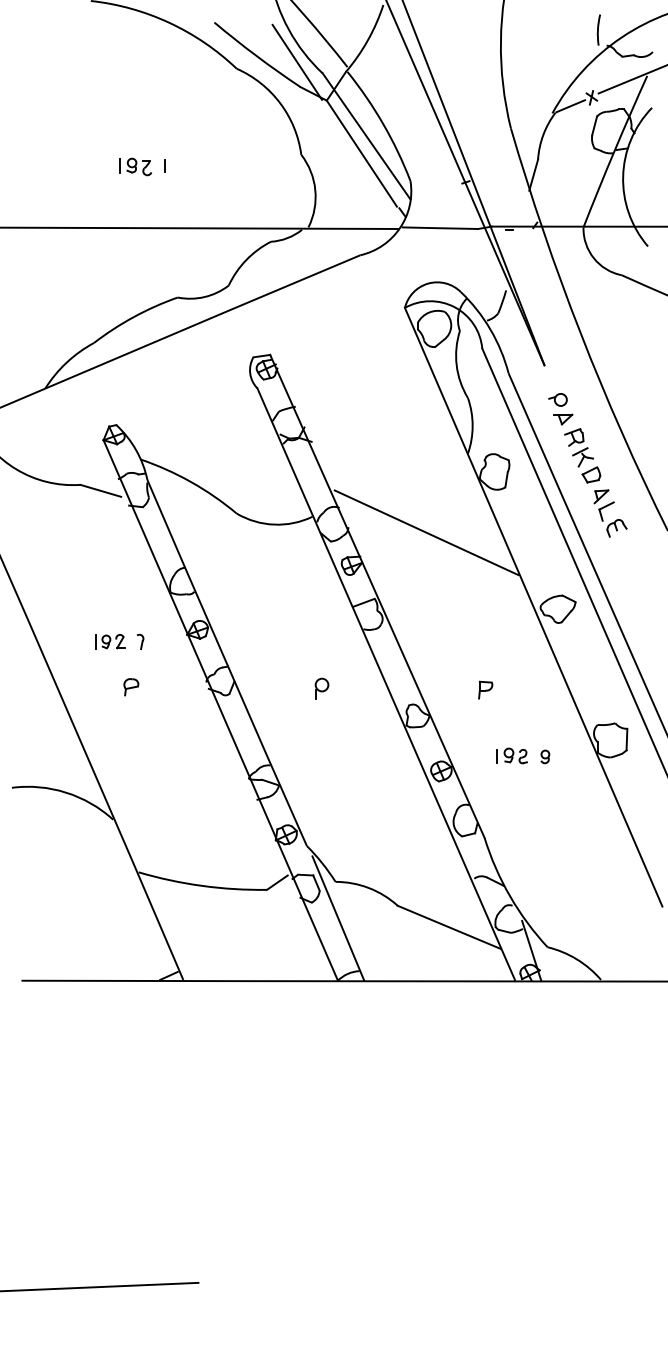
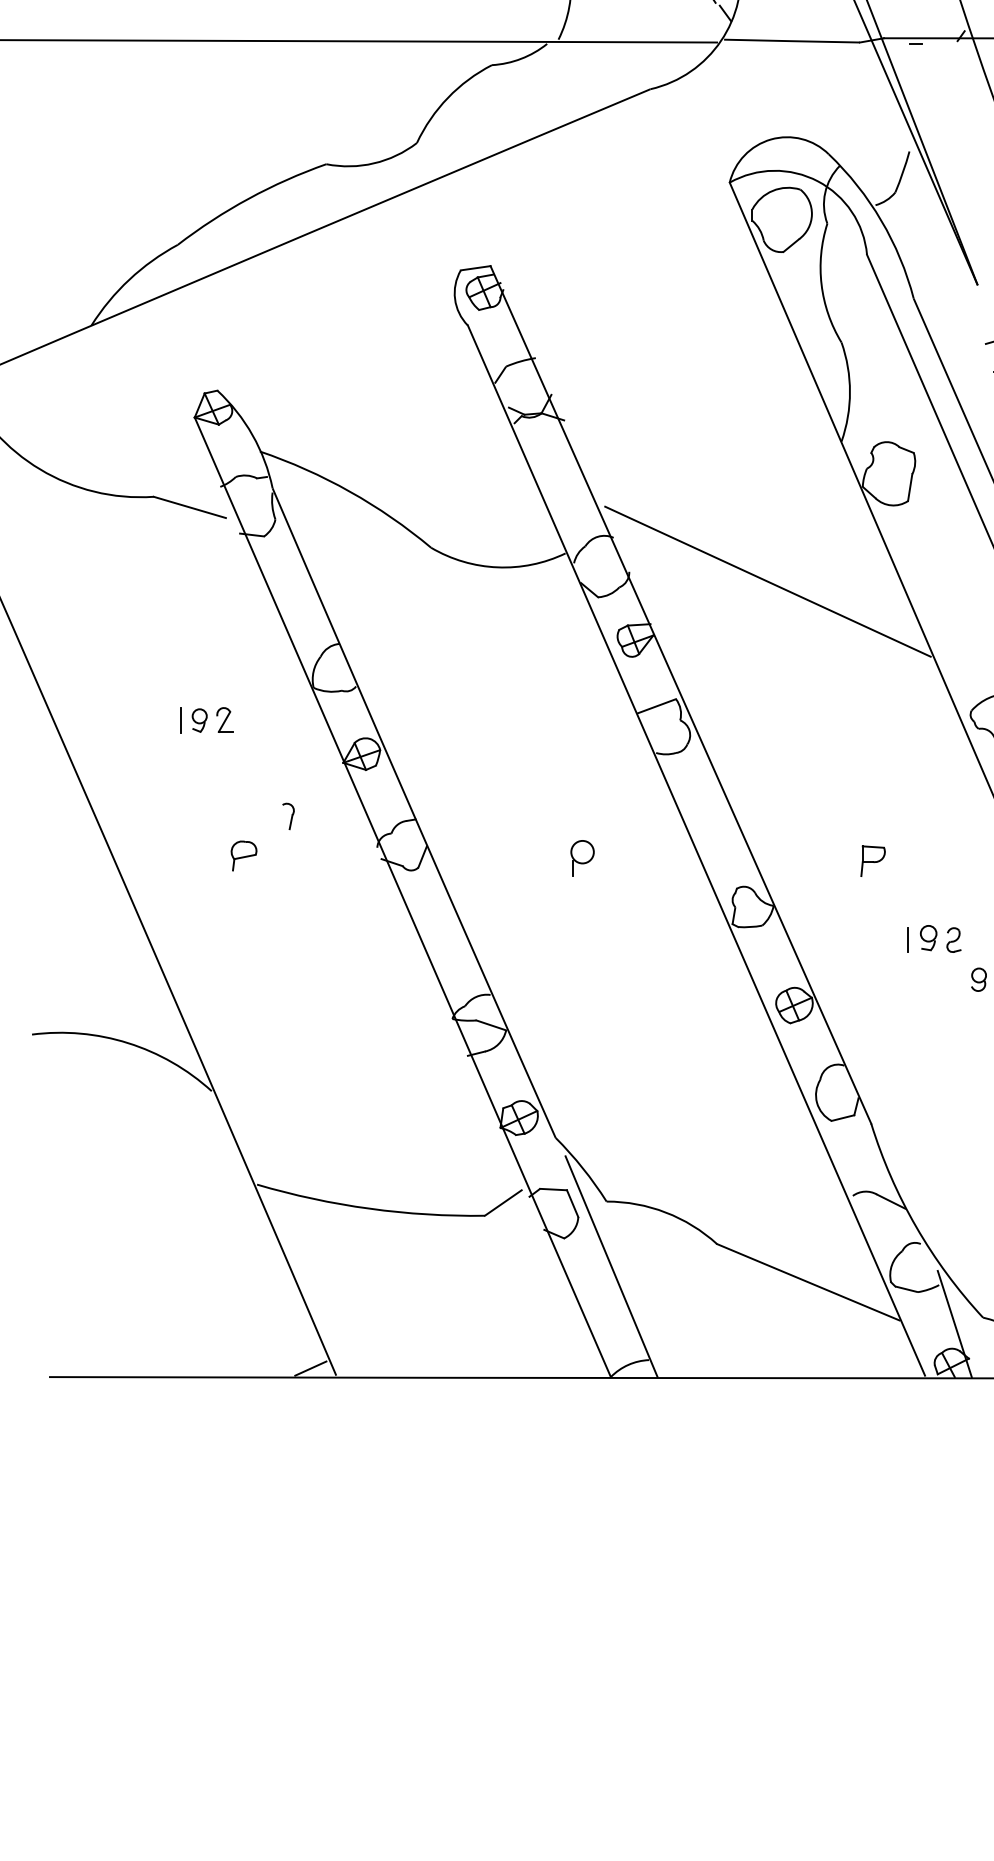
part: (110, 641) -> (207, 719), moved
part: (140, 641) -> (288, 815), moved
part: (511, 755) -> (933, 938), moved

